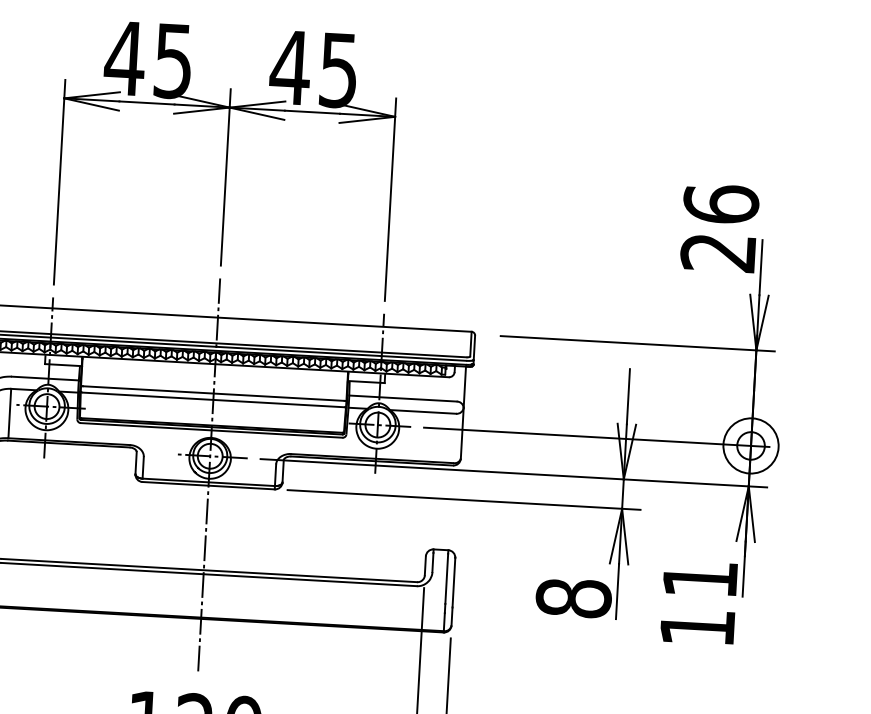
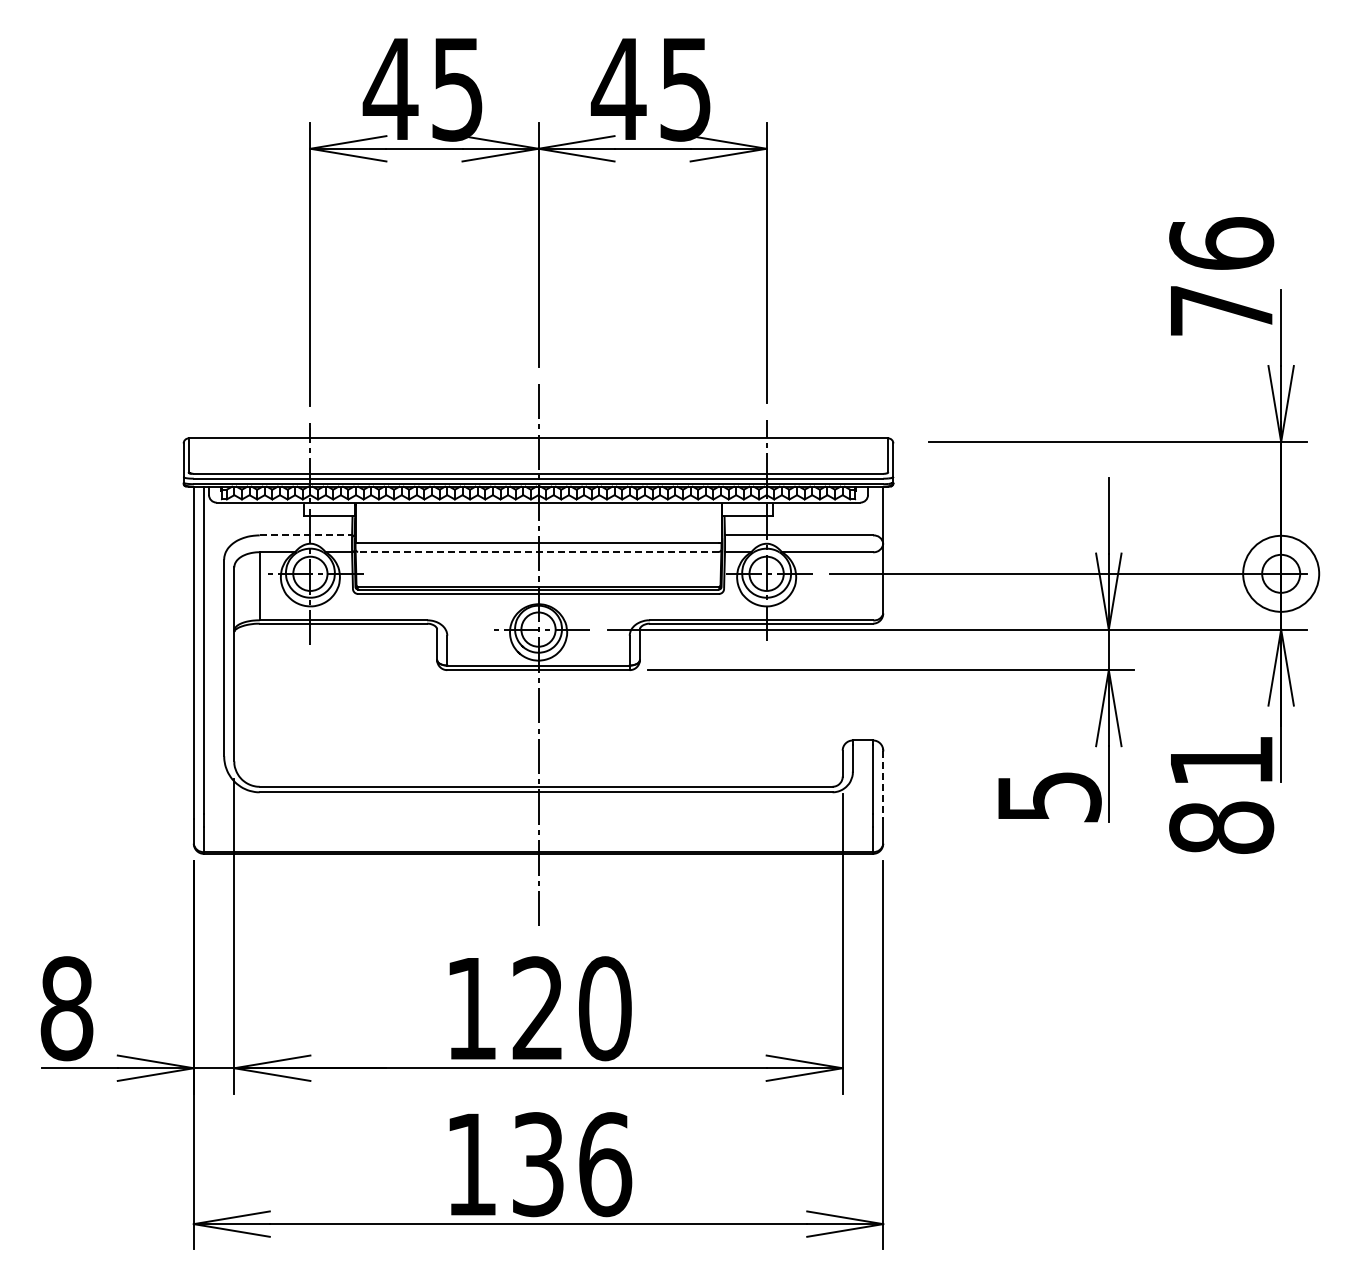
text: (717, 253) -> (1220, 311), 26 -> 76
line: (45, 378) -> (306, 535), solid -> dashed
line: (213, 399) -> (538, 551), solid -> dashed
line: (454, 583) -> (883, 785), solid -> dashed
text: (573, 597) -> (1048, 796), 8 -> 5
text: (697, 627) -> (1221, 827), 11 -> 81

